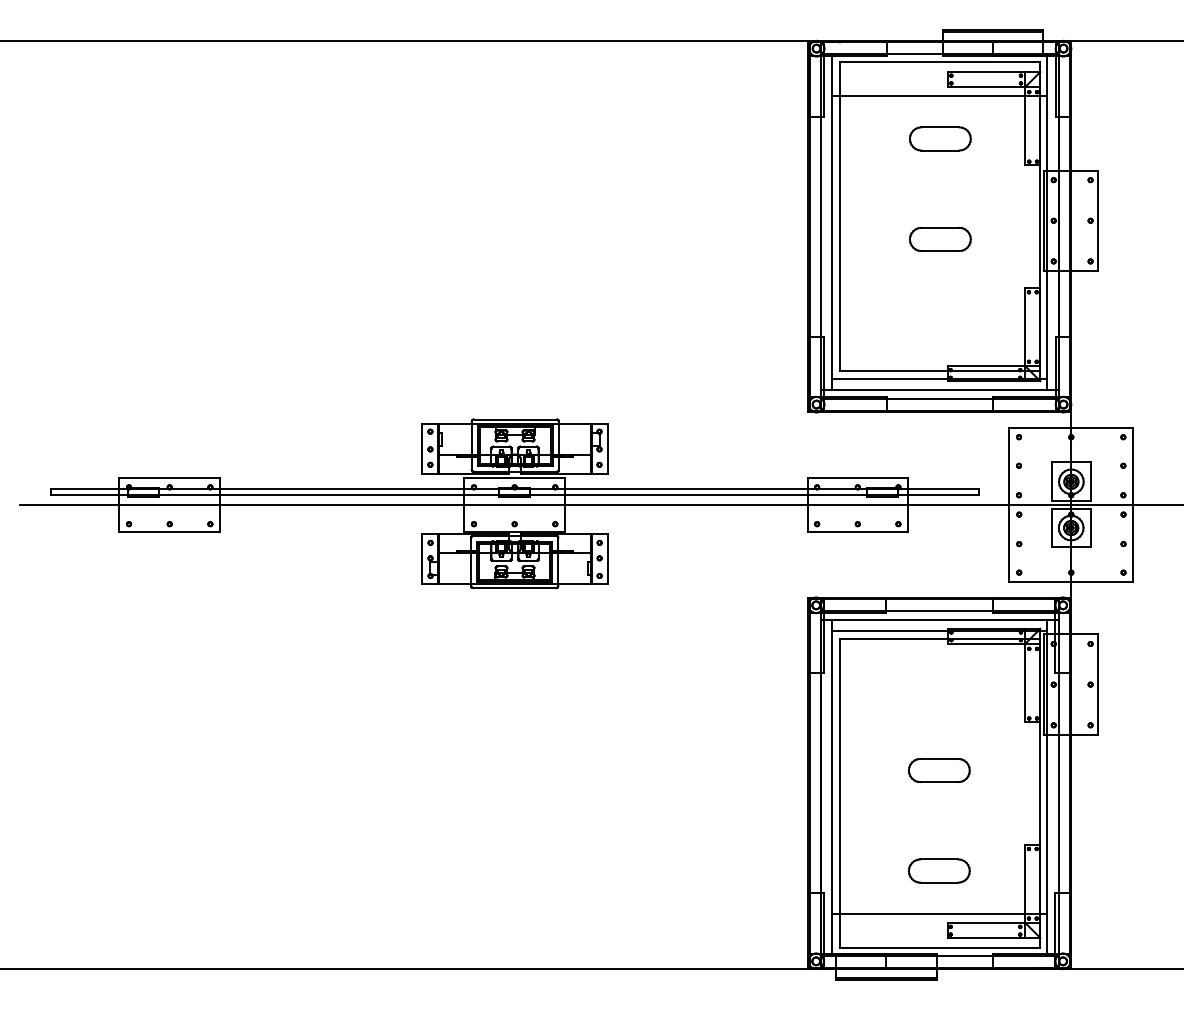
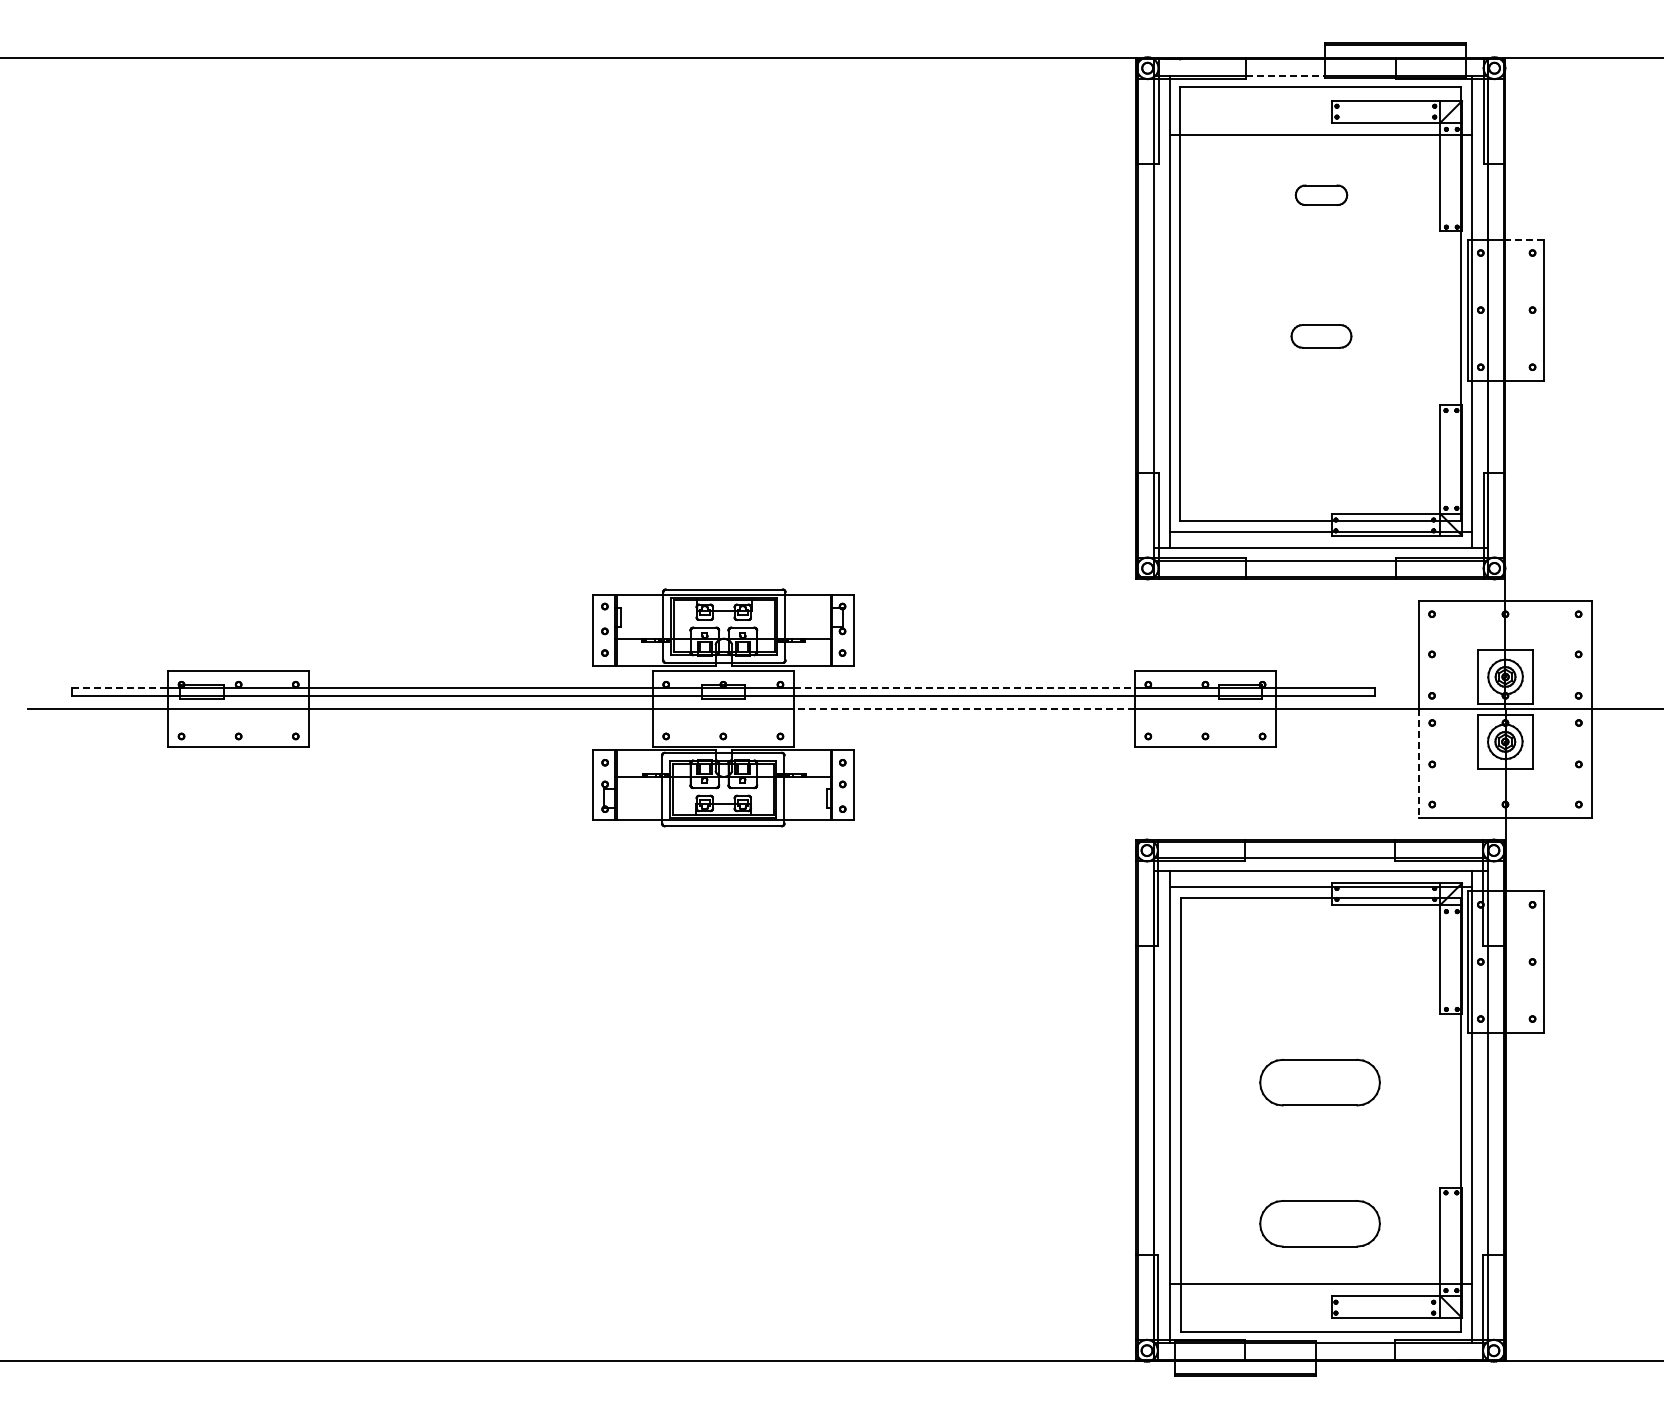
line: (914, 53) -> (1285, 75), solid -> dashed
part: (940, 139) -> (1321, 195), size x0.6
line: (1084, 170) -> (1524, 239), solid -> dashed
part: (940, 239) -> (1321, 336), size x0.7
line: (85, 489) -> (120, 687), solid -> dashed
line: (686, 489) -> (964, 687), solid -> dashed
line: (685, 505) -> (963, 709), solid -> dashed
line: (1009, 544) -> (1418, 764), solid -> dashed
part: (938, 770) -> (1319, 1082), size x1.4
part: (938, 870) -> (1319, 1223), size x1.4

